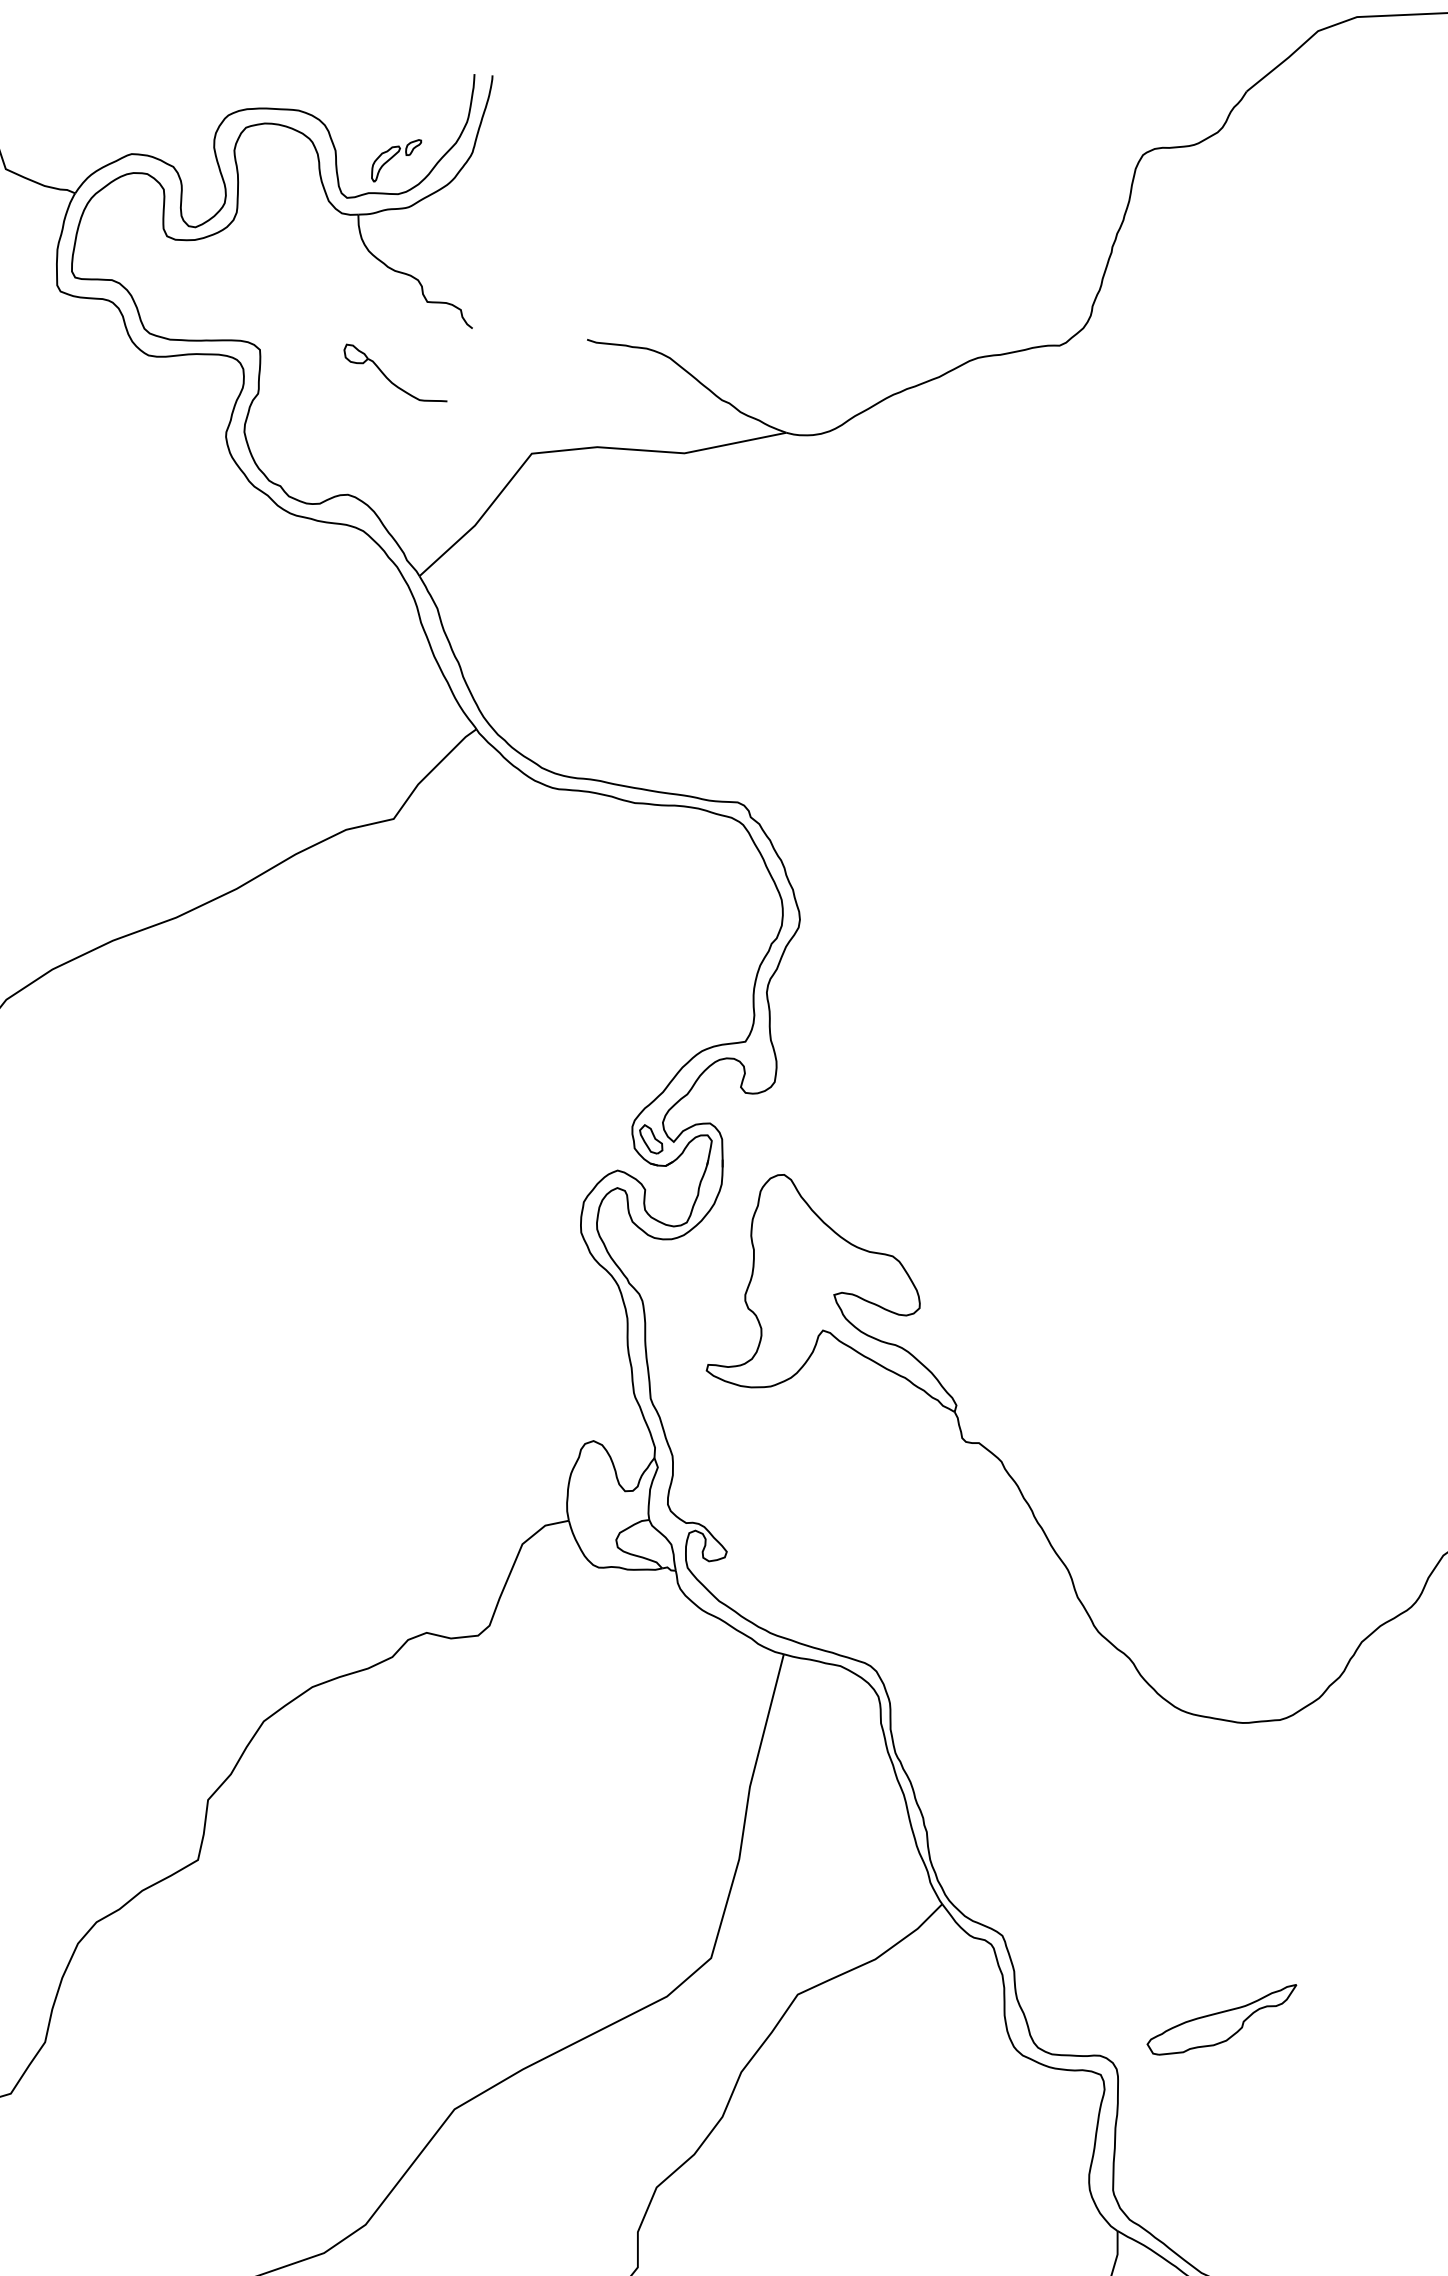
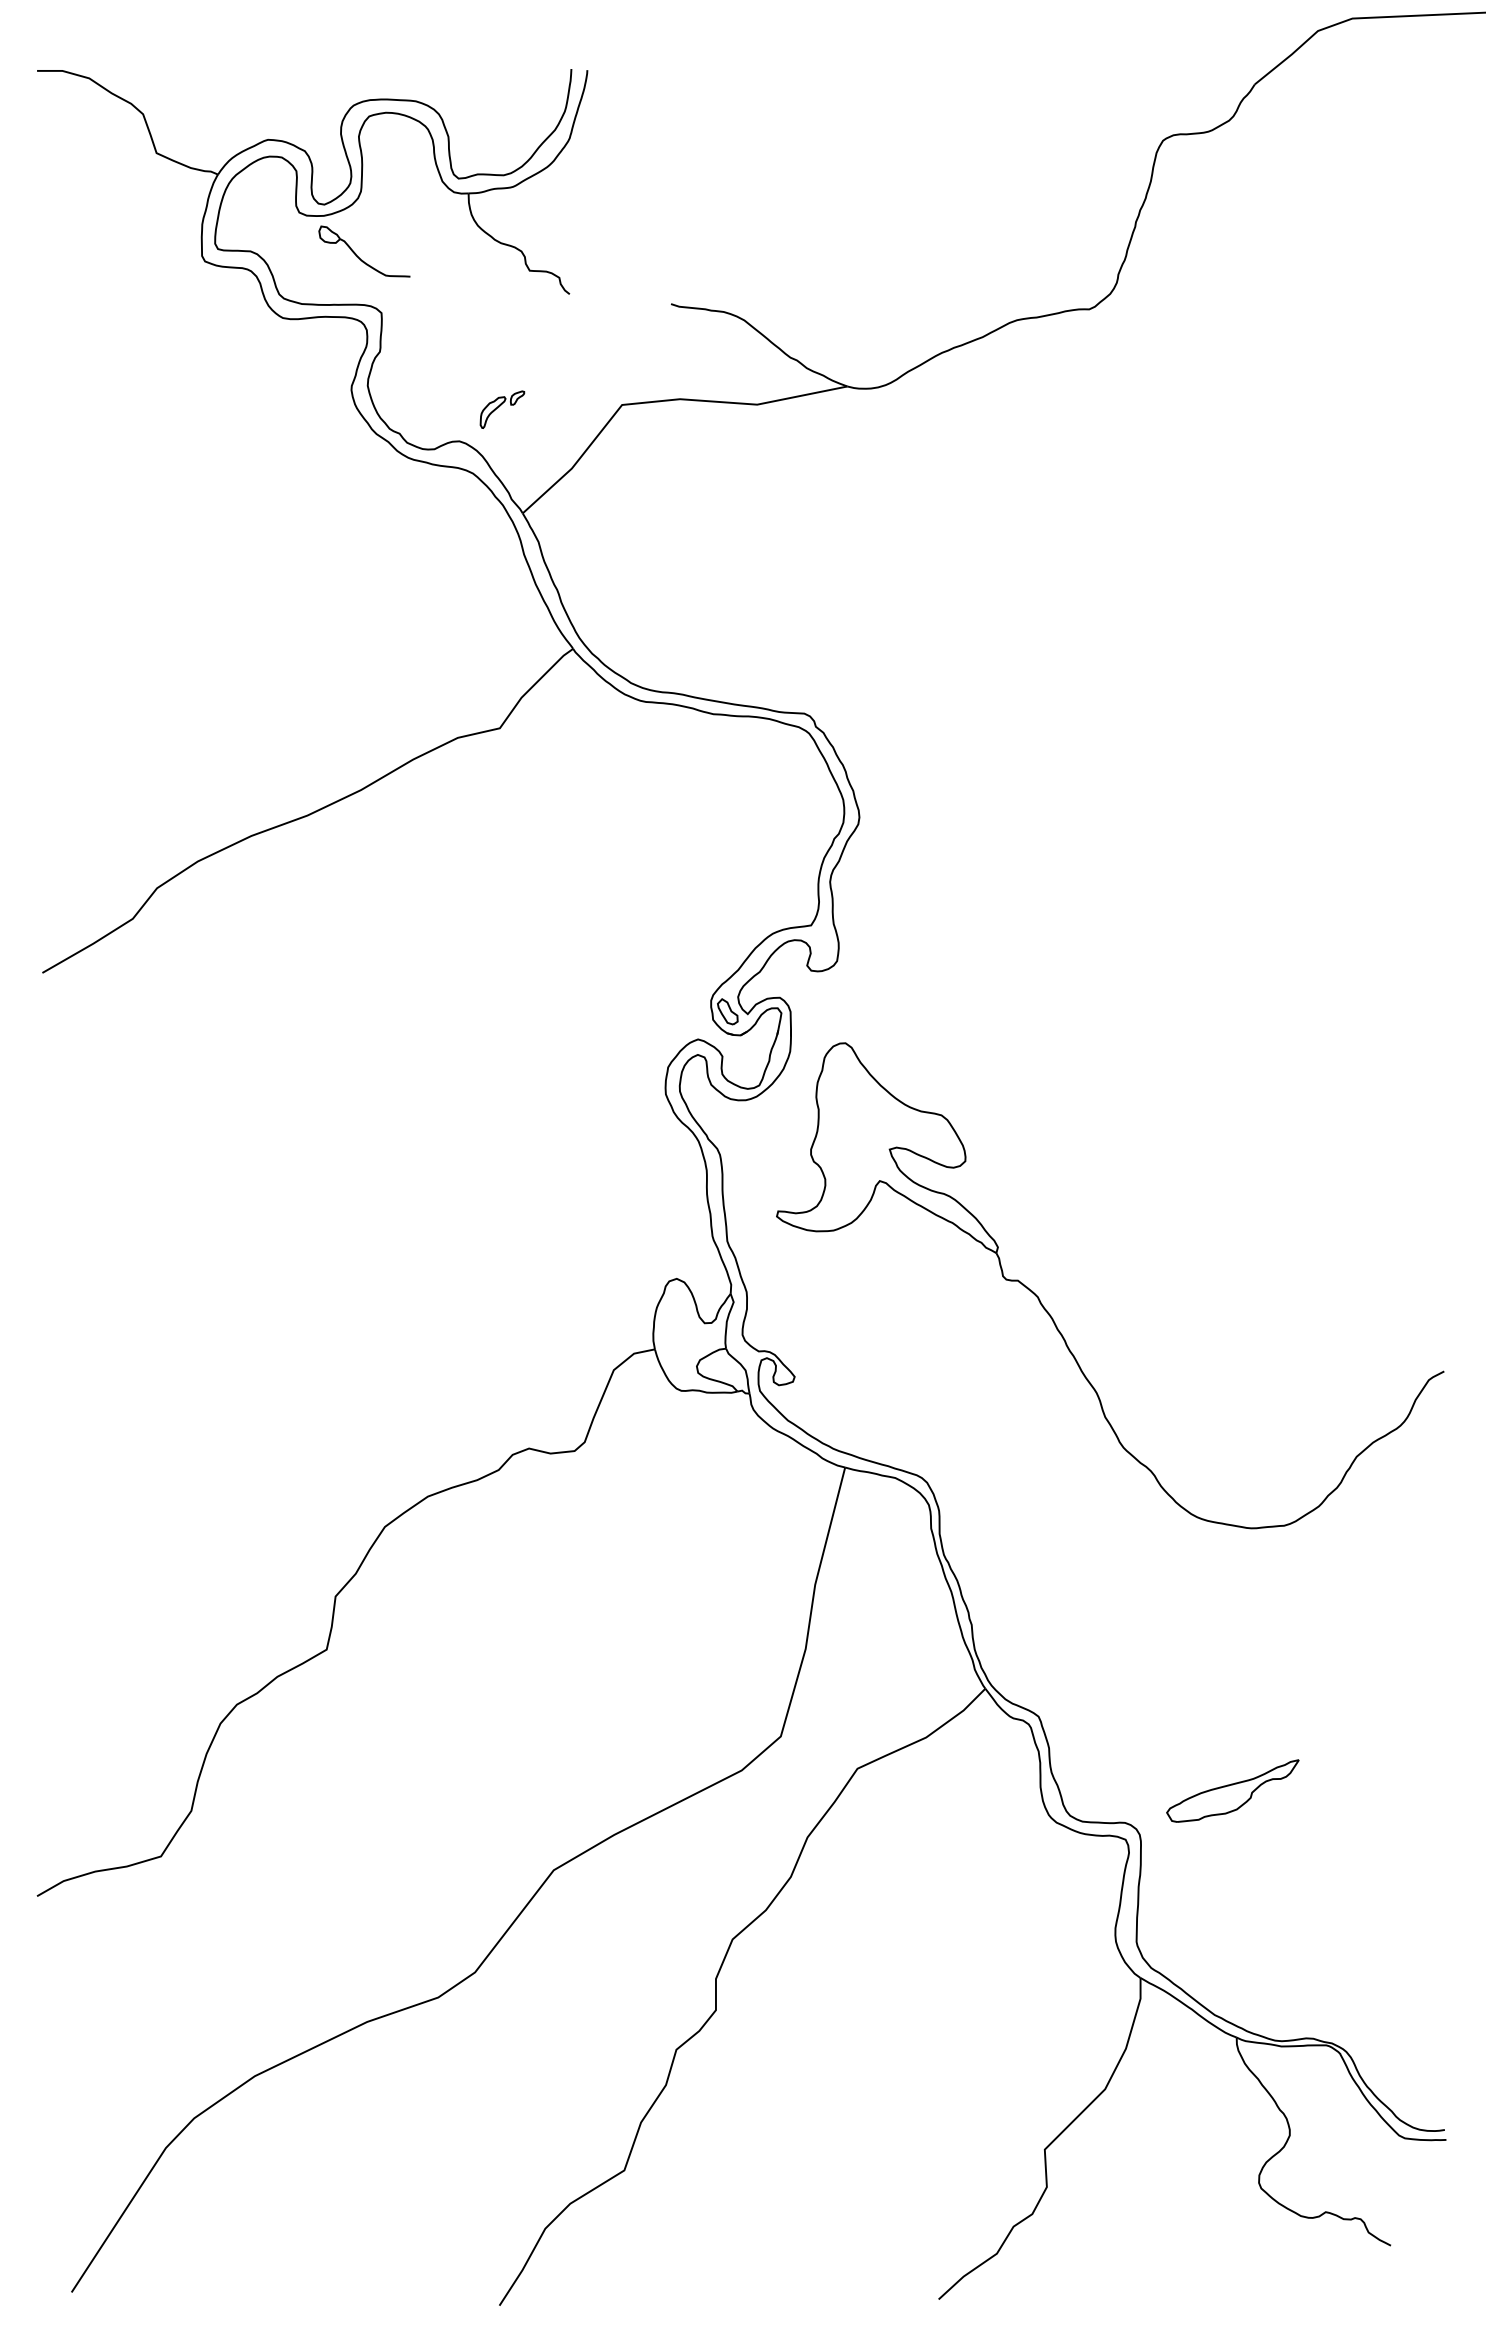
part: (396, 160) -> (502, 409), moved
part: (388, 378) -> (358, 256), moved

